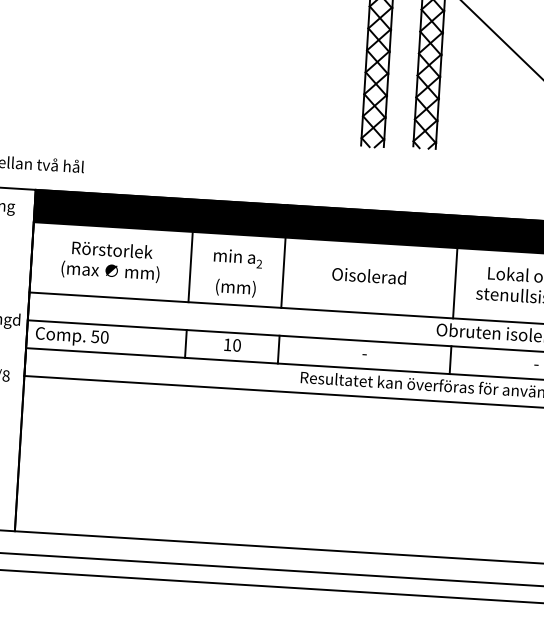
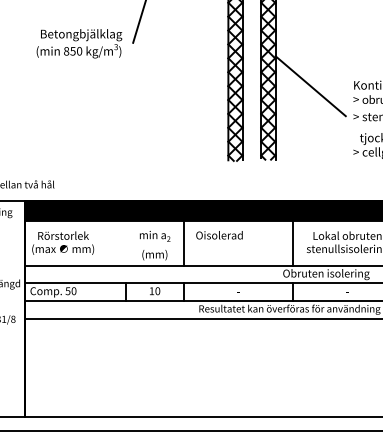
text: (111, 260) -> (63, 242), moved
line: (190, 266) -> (125, 243), removed
text: (369, 276) -> (219, 235), moved

